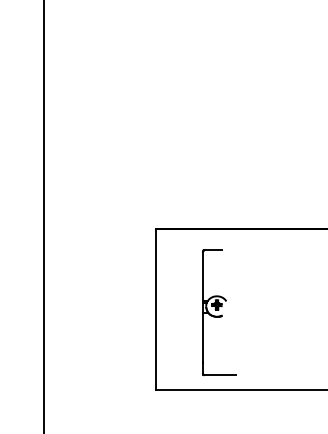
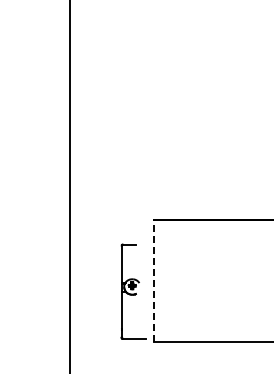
line: (156, 309) -> (154, 281), solid -> dashed
part: (218, 312) -> (133, 291), moved

